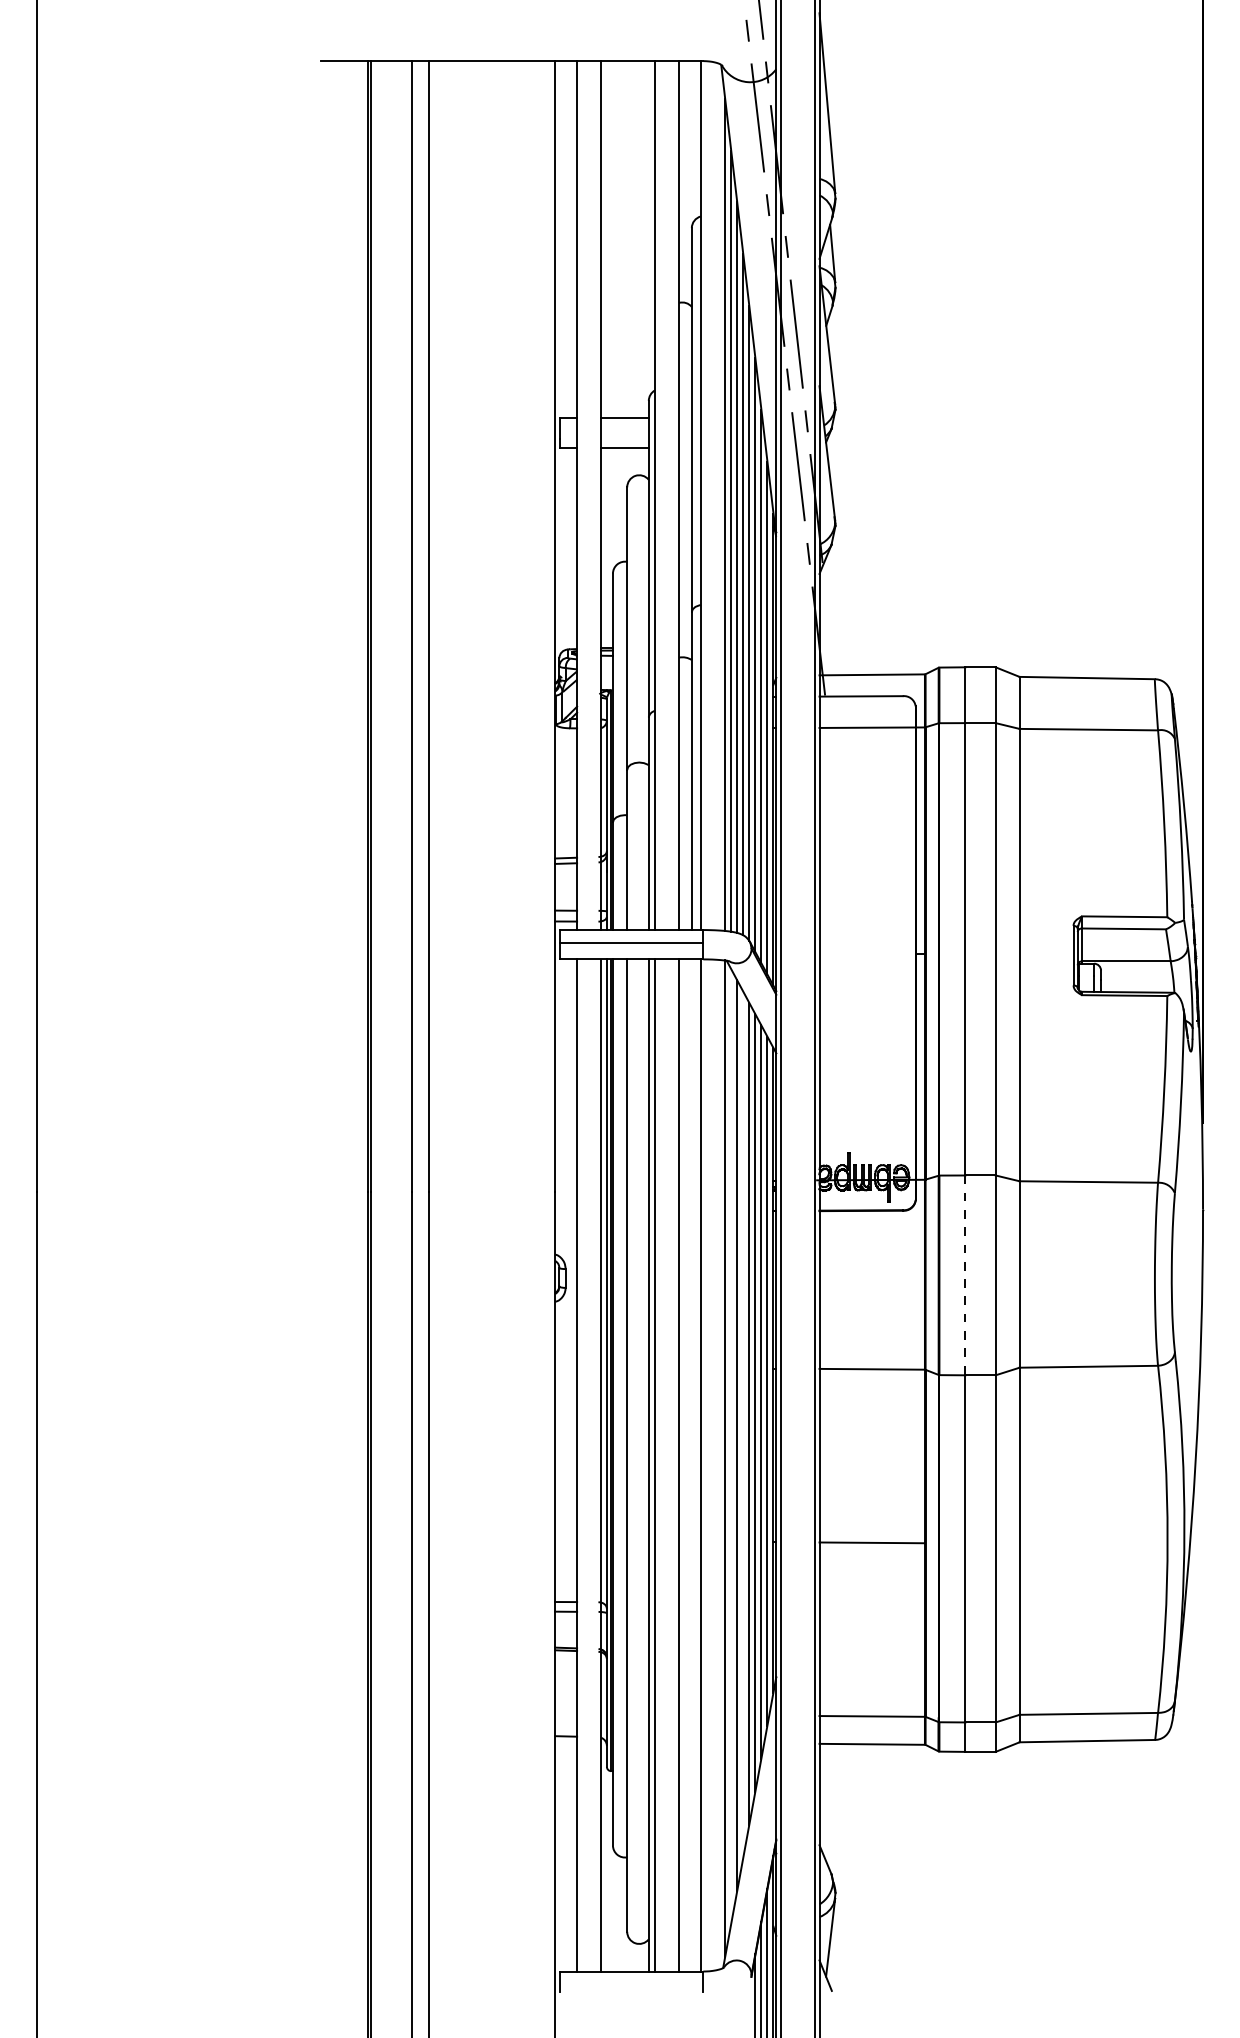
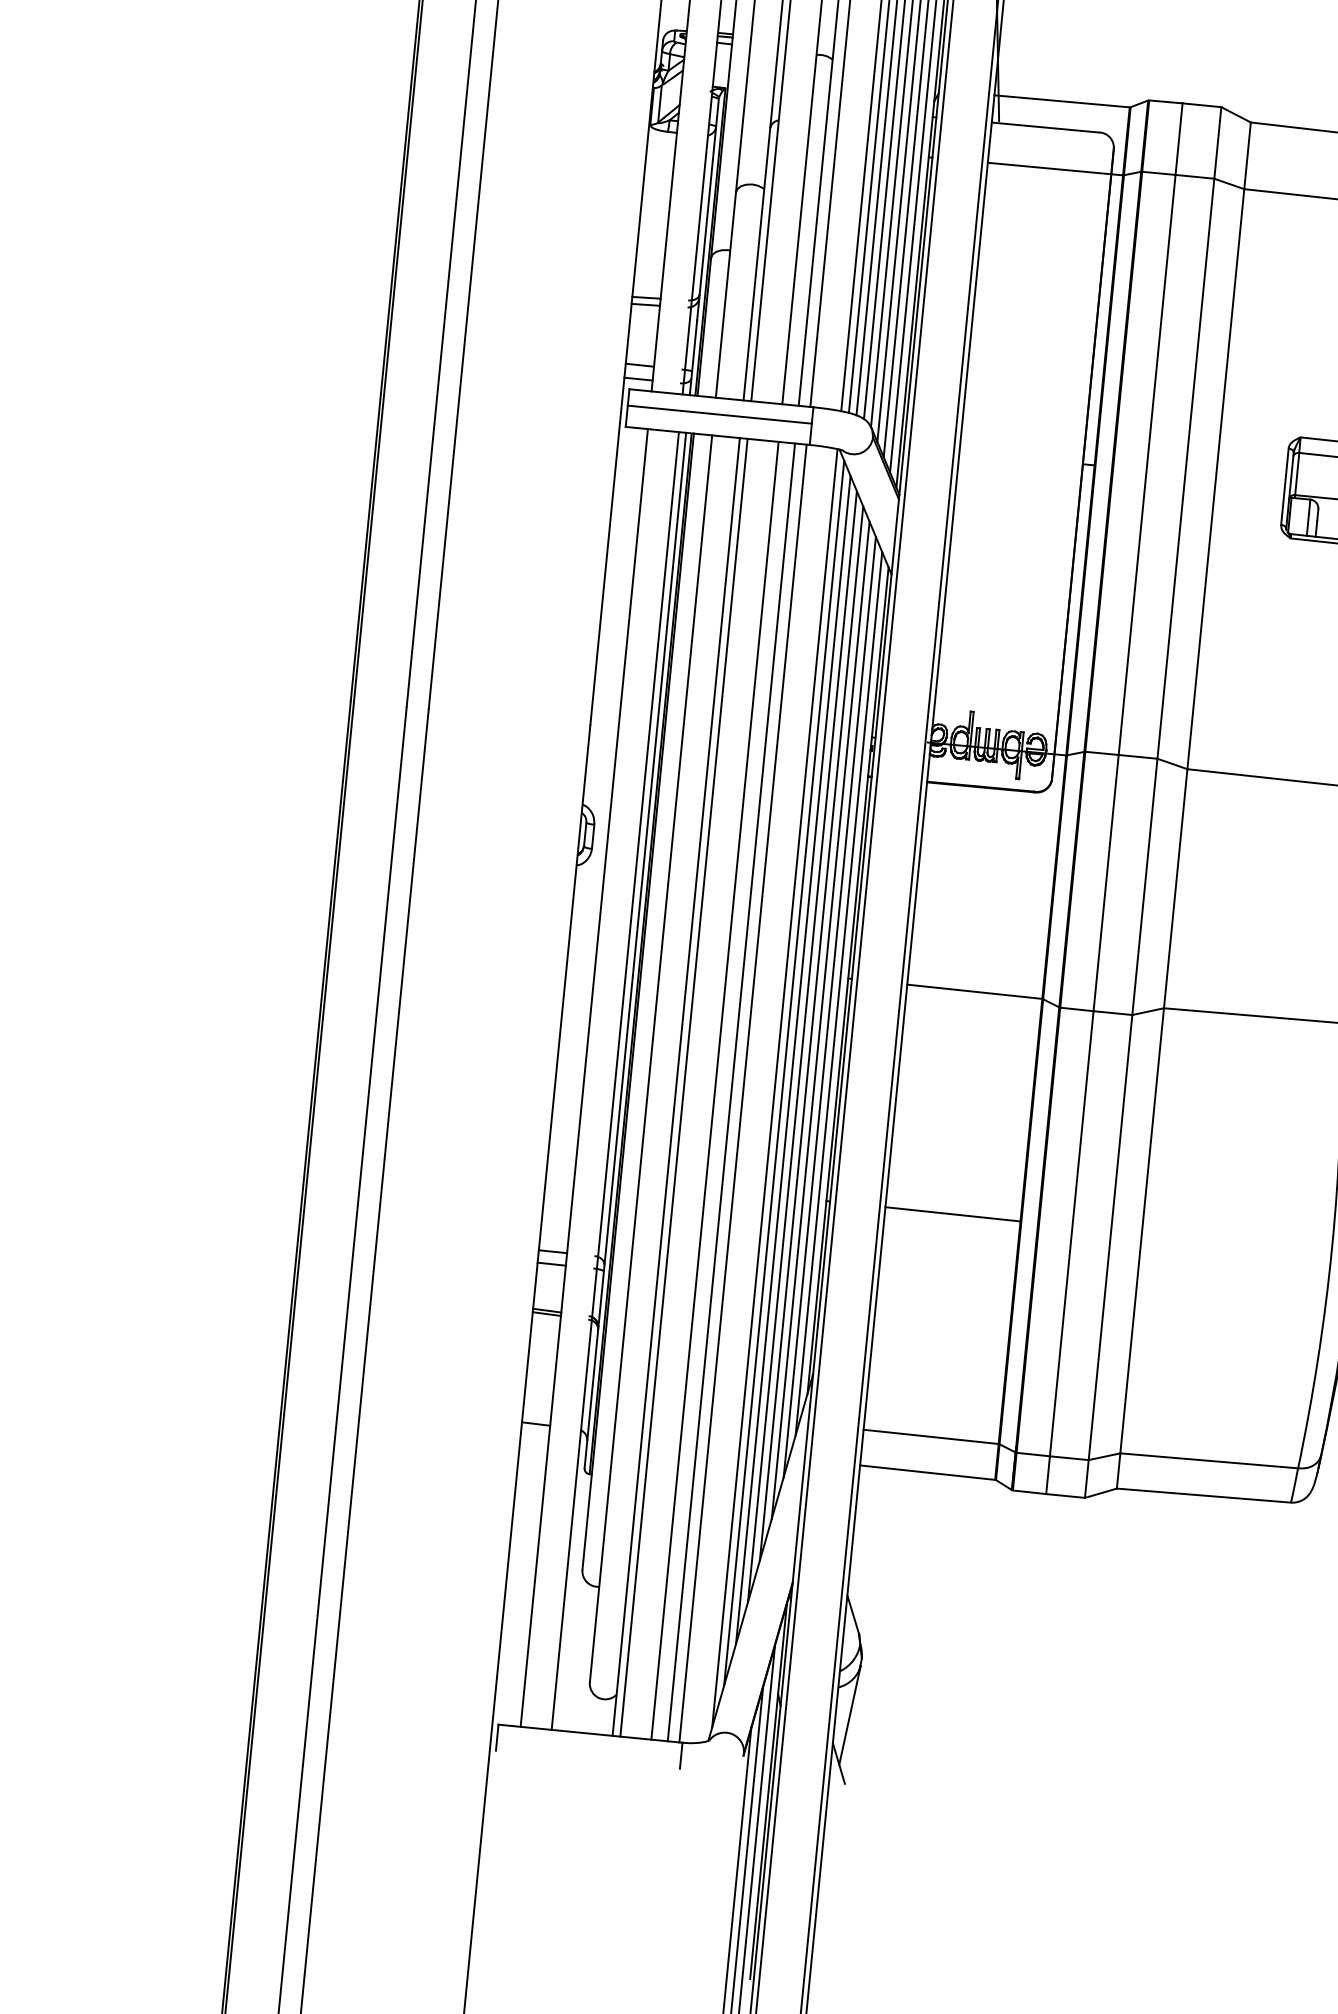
line: (965, 1275) -> (1106, 883), dashed -> solid
line: (743, 1425) -> (802, 1047), added
line: (731, 1446) -> (784, 1073), added
line: (691, 1465) -> (730, 1092), added

